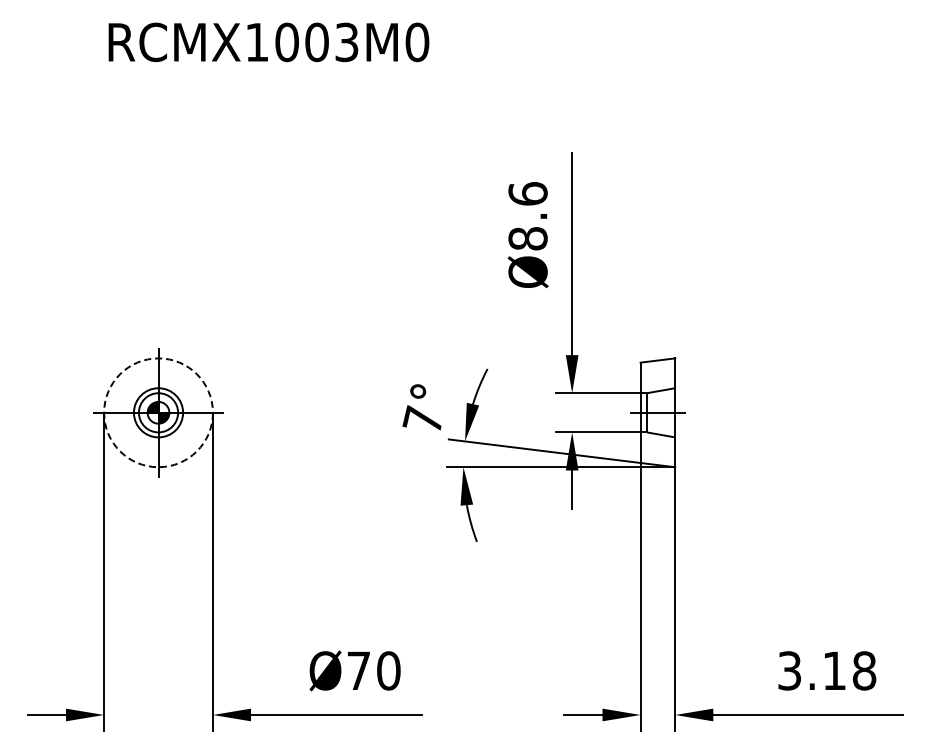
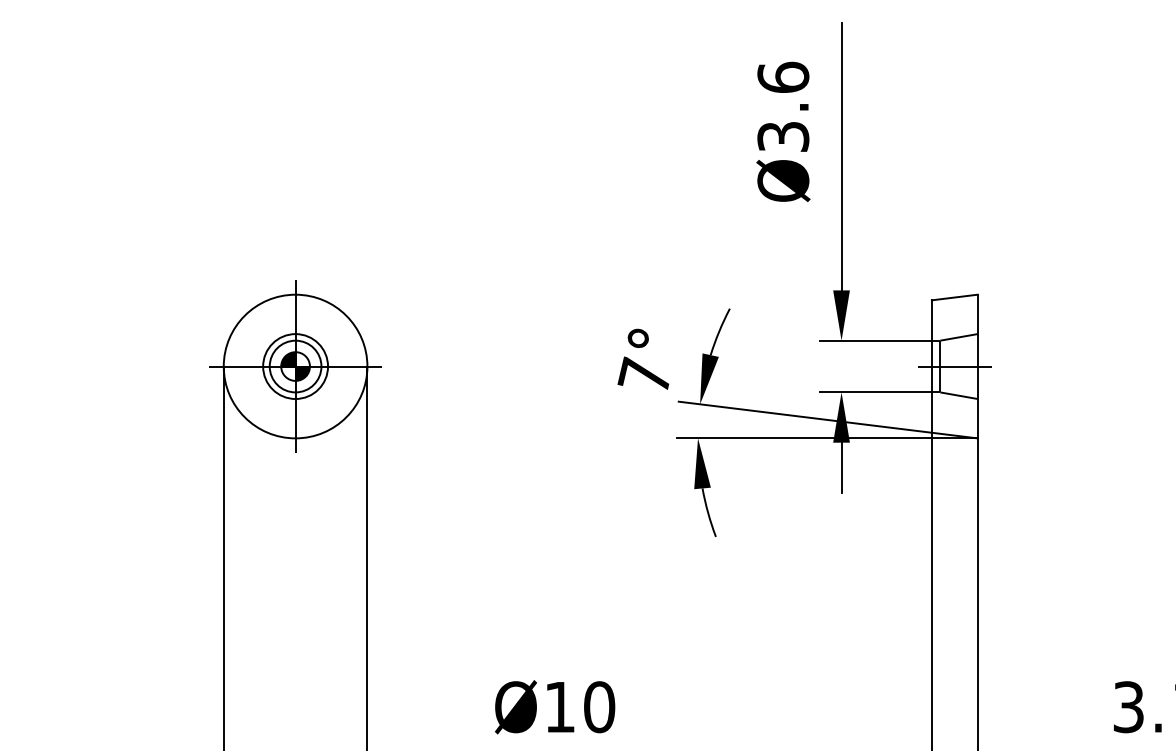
text: (527, 238) -> (782, 136), Ø8.6 -> Ø3.6
circle: (158, 412) -> (295, 366), dashed -> solid
text: (358, 670) -> (559, 706), Ø70 -> Ø10

